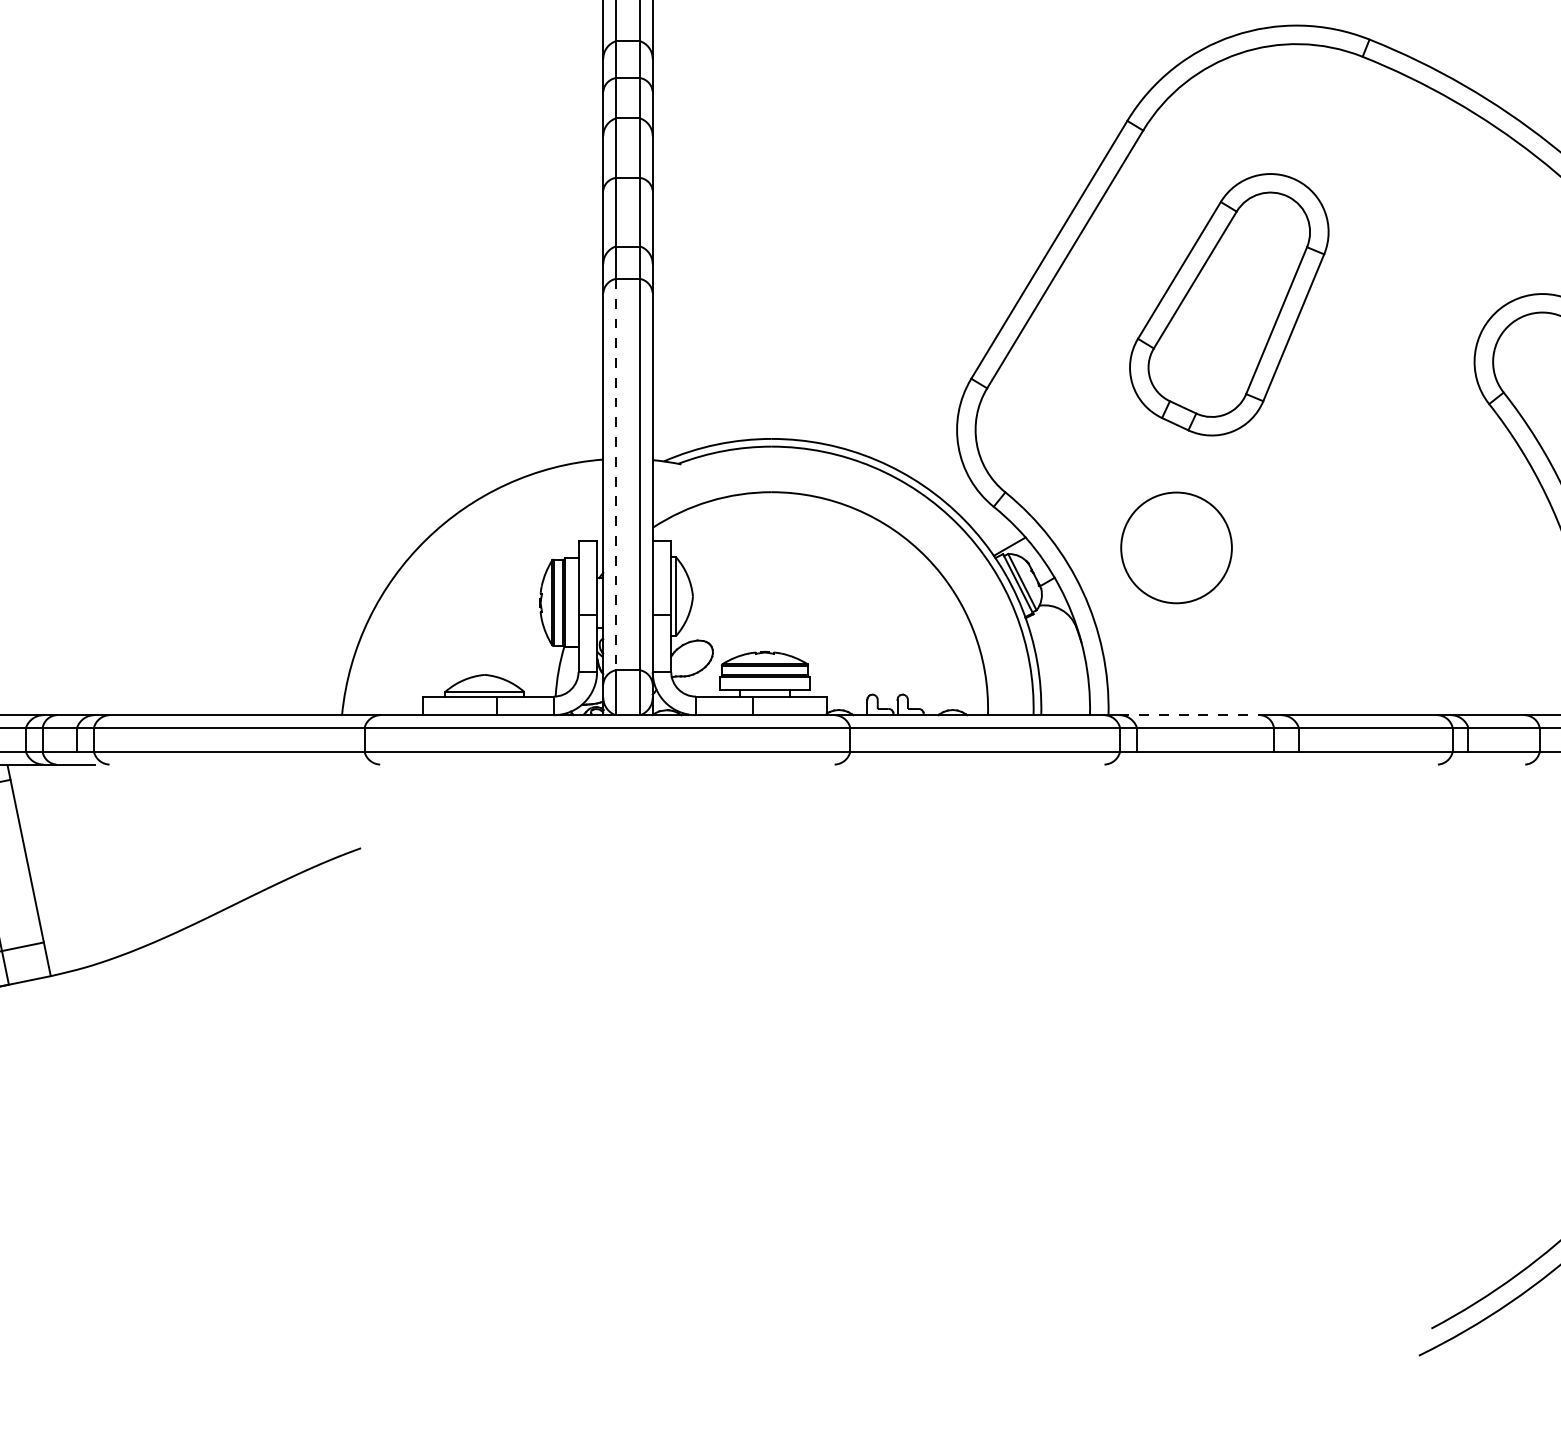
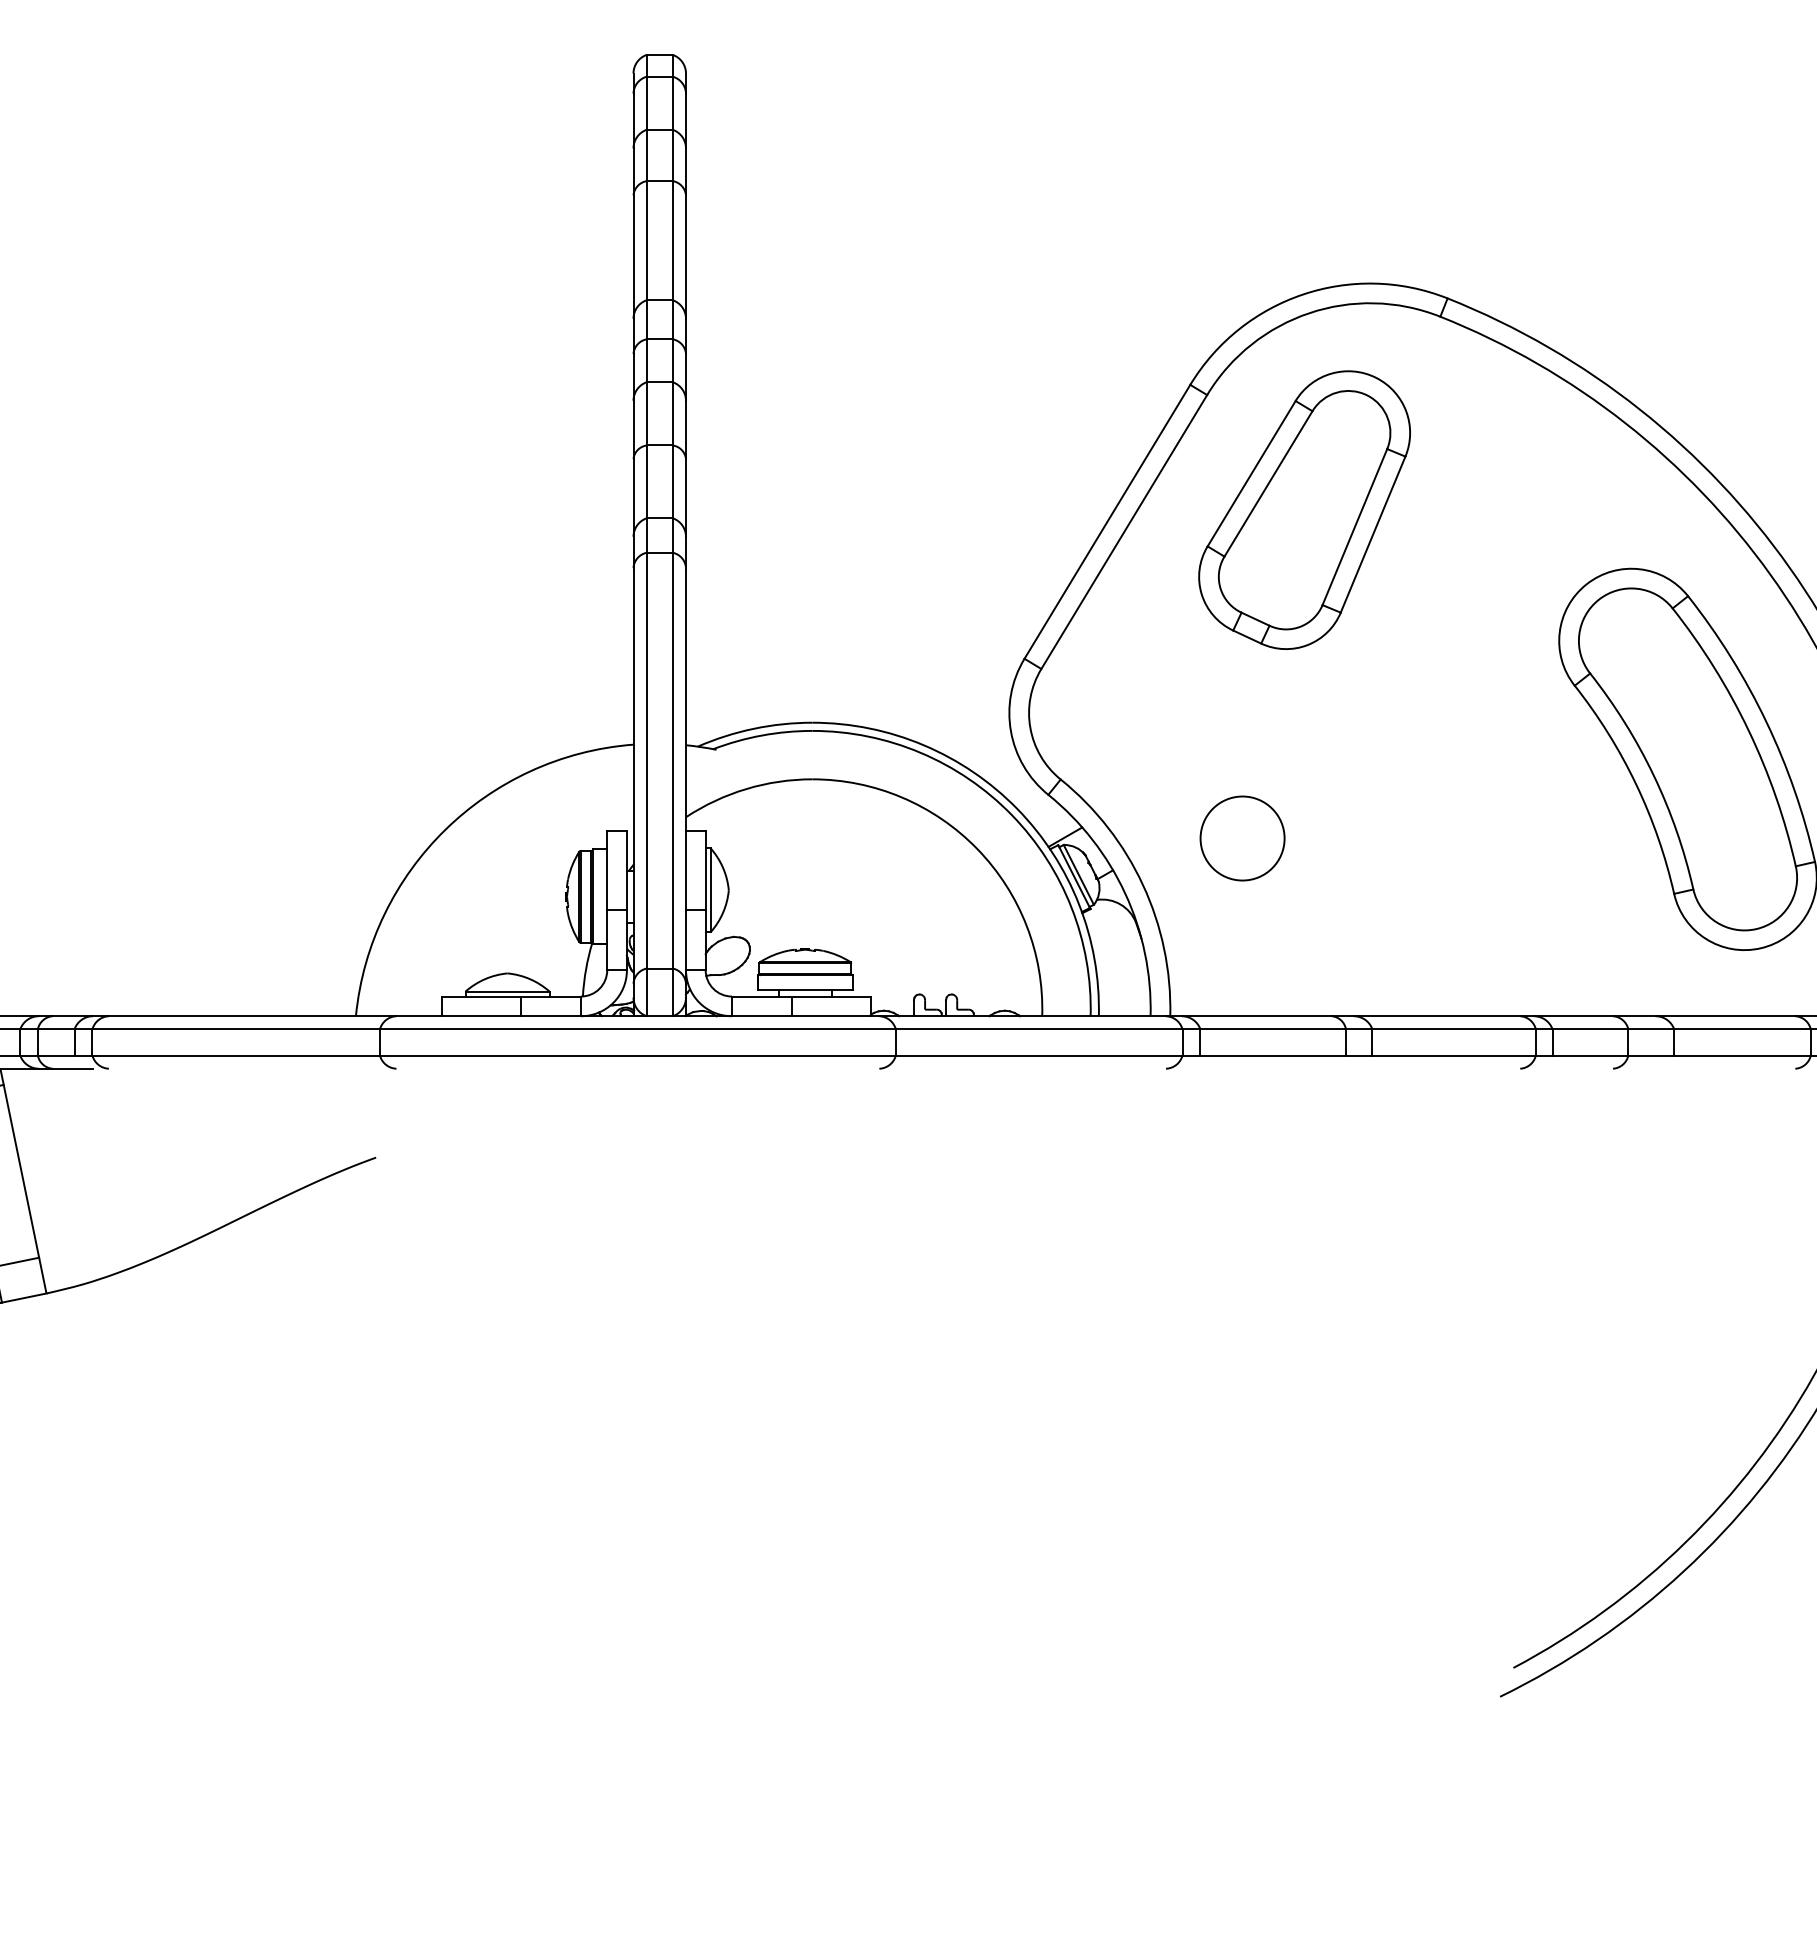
part: (1229, 304) -> (1304, 509), moved
line: (615, 474) -> (646, 760), dashed -> solid
circle: (1176, 547) -> (1242, 838), size x0.71
line: (1190, 715) -> (1257, 1016), dashed -> solid

